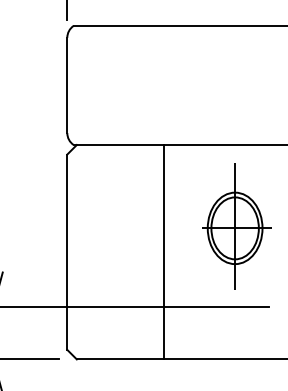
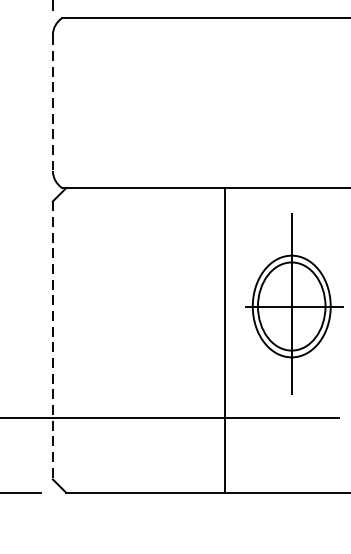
line: (67, 85) -> (53, 103), solid -> dashed
line: (67, 252) -> (53, 340), solid -> dashed
line: (164, 252) -> (225, 340), moved

